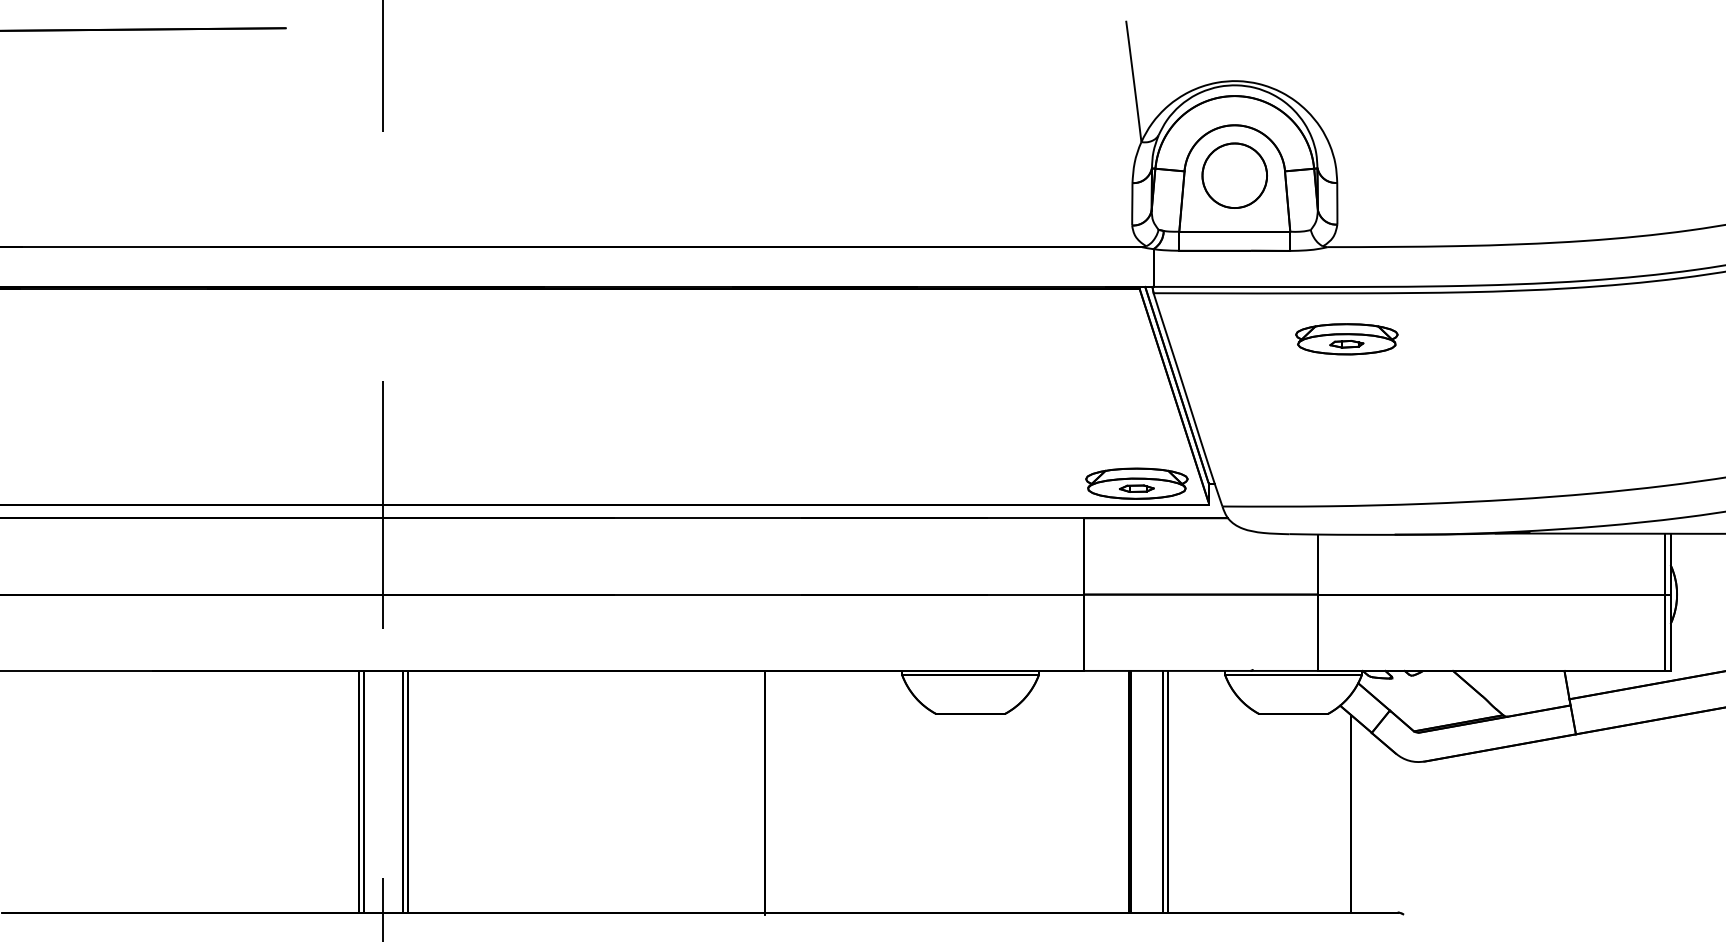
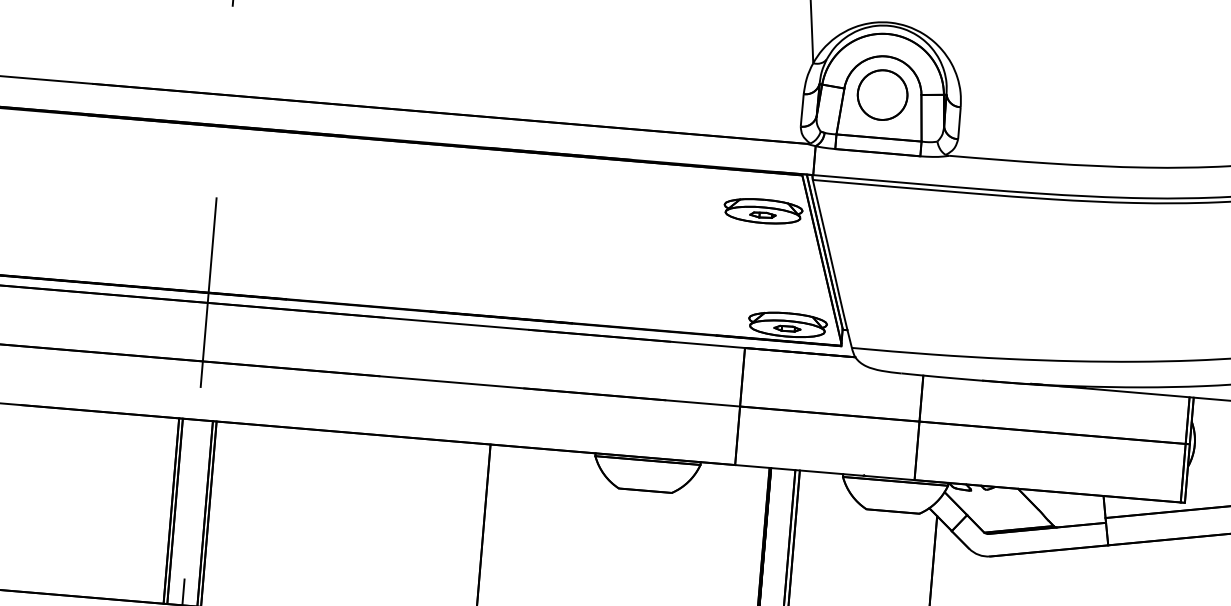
part: (1346, 339) -> (763, 211), moved

